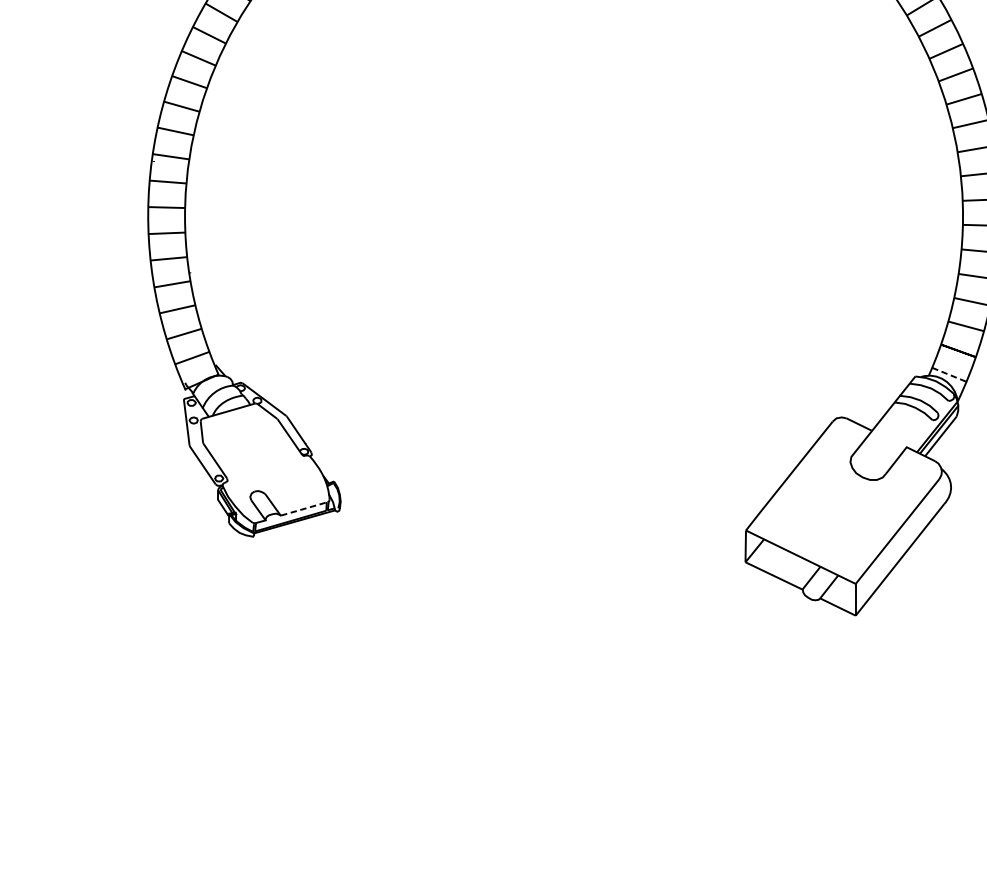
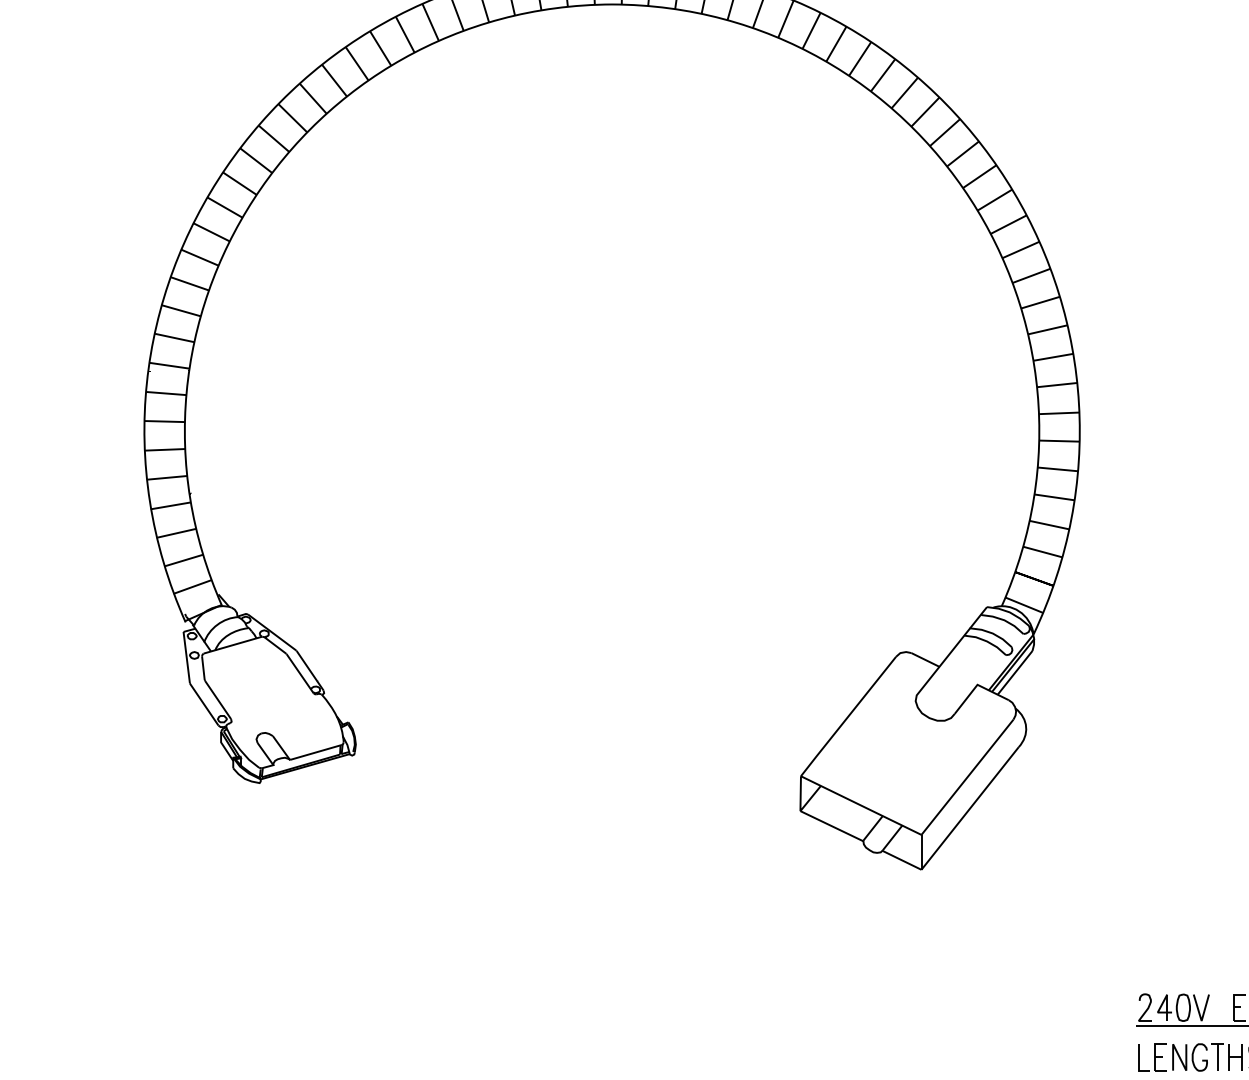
line: (949, 375) -> (1024, 605), dashed -> solid
line: (303, 508) -> (315, 752), dashed -> solid

